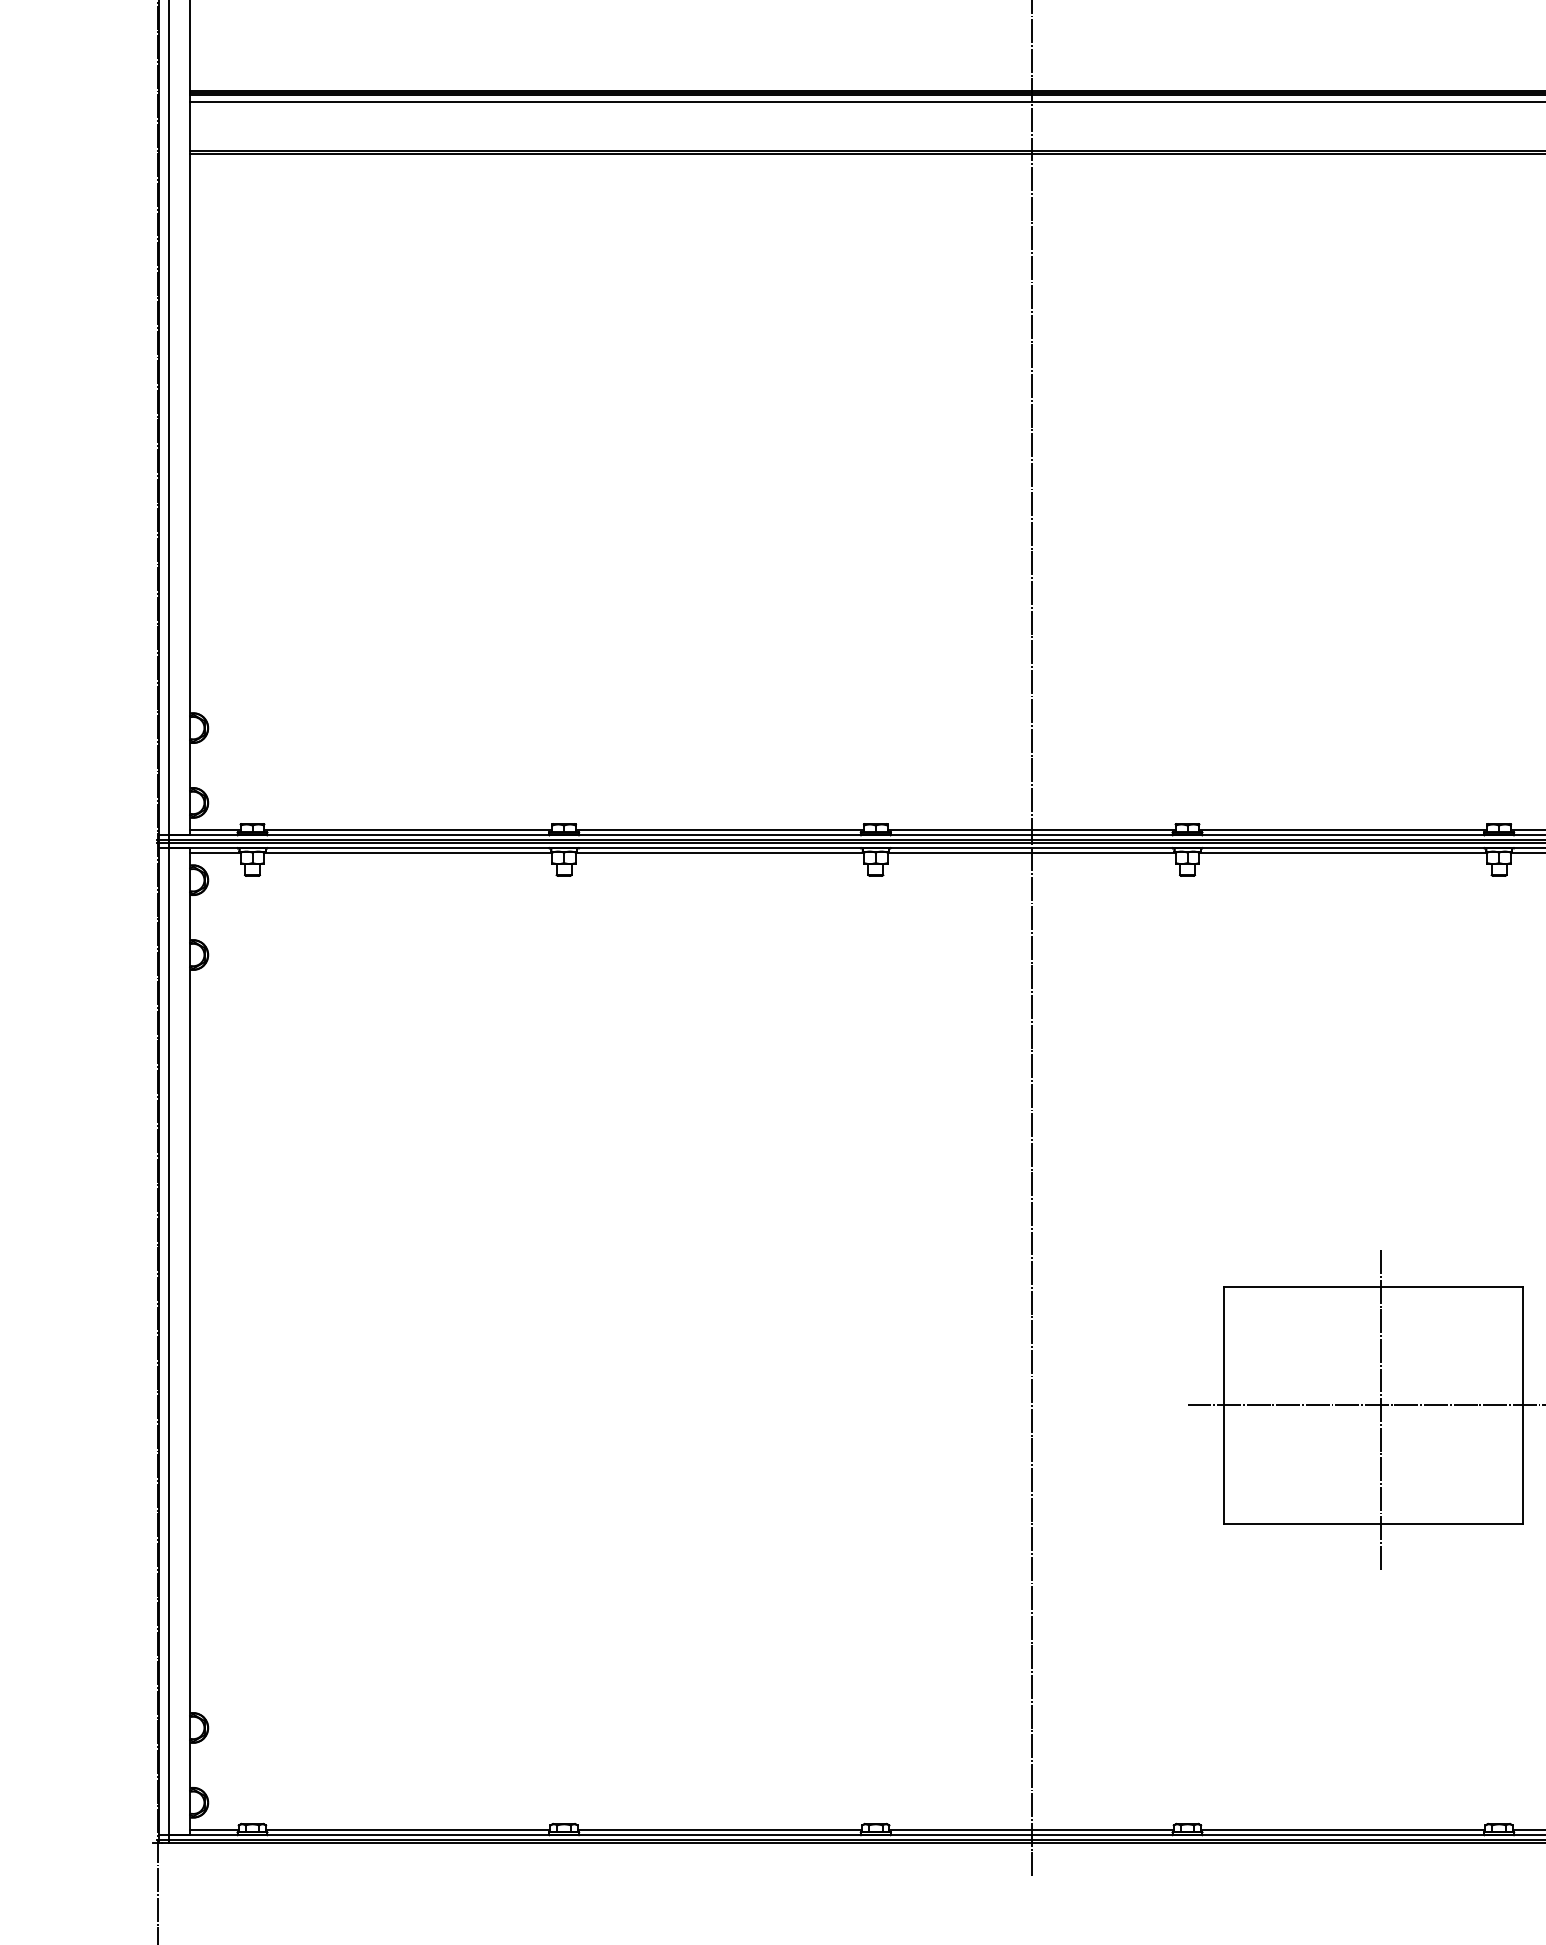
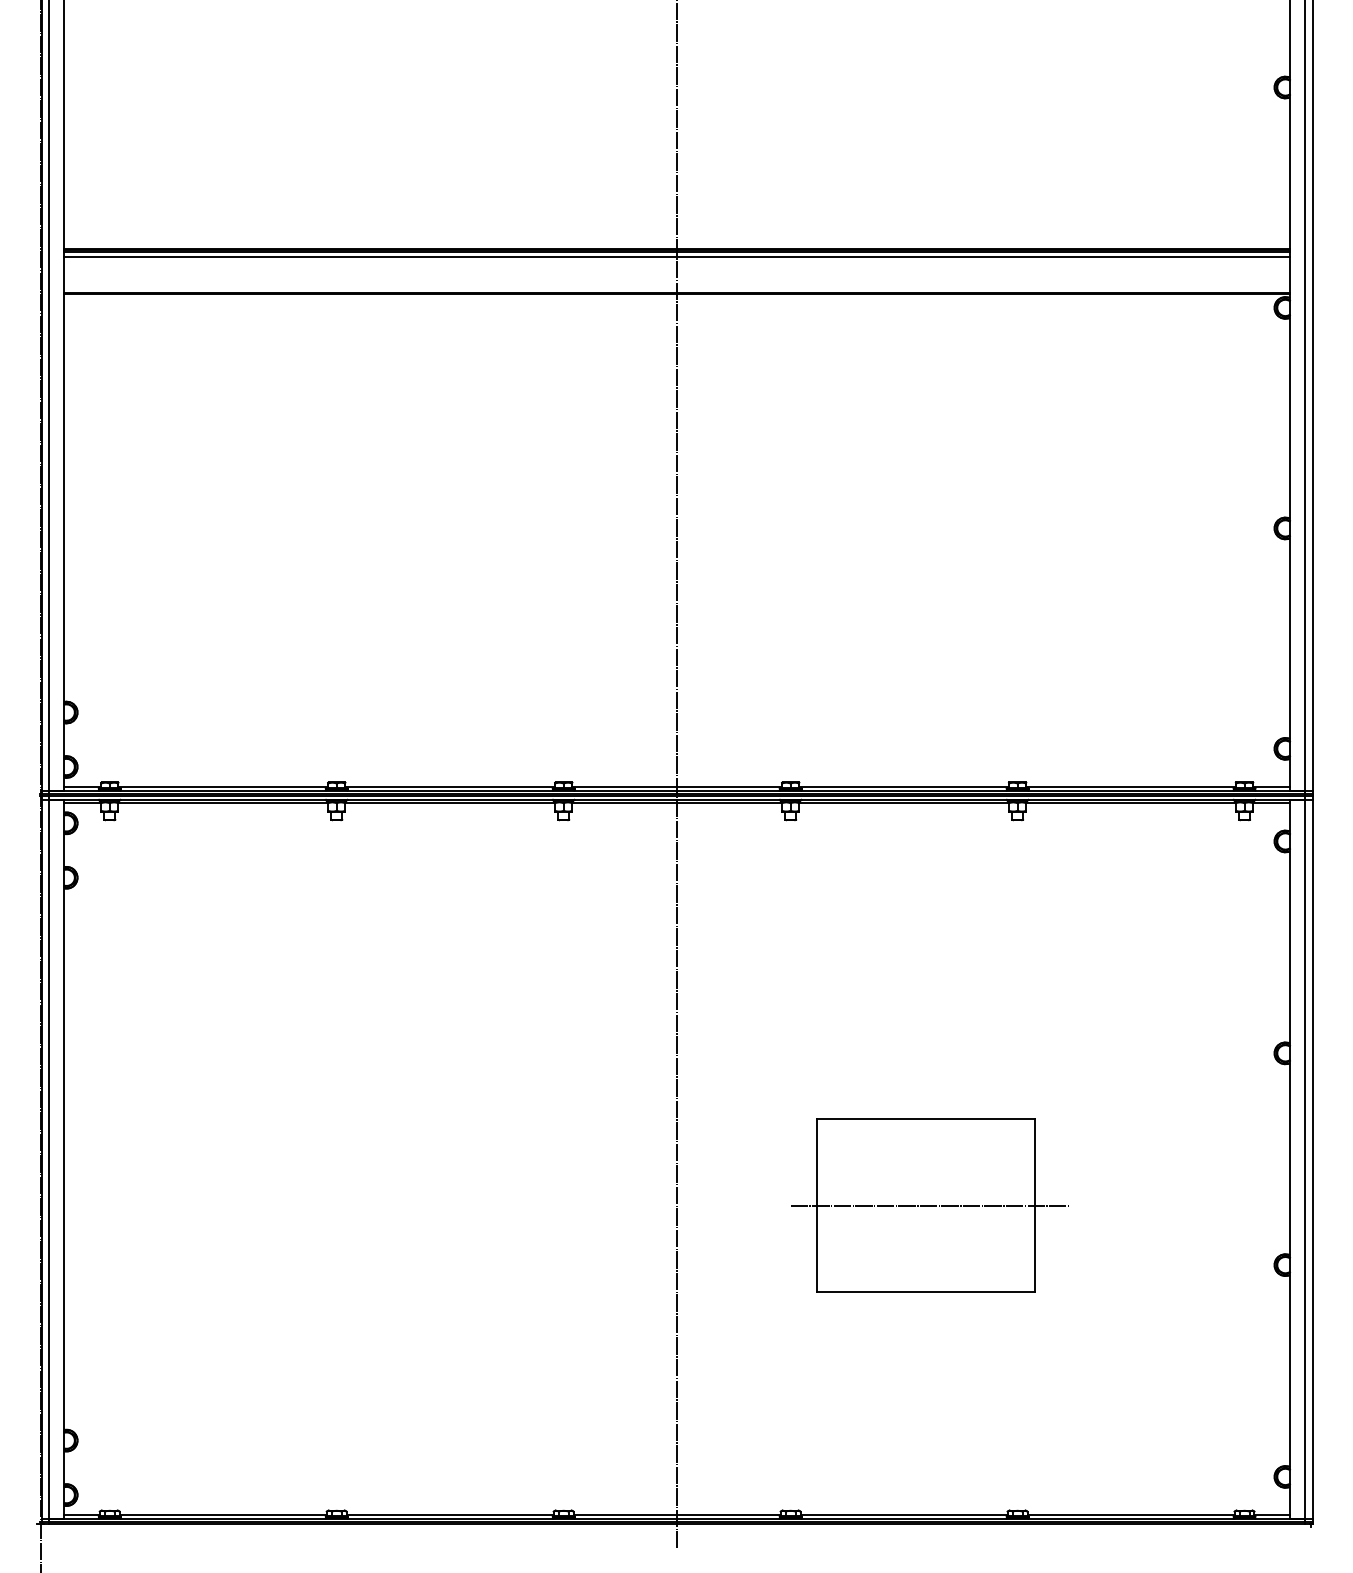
line: (1380, 1410) -> (931, 1209), removed

